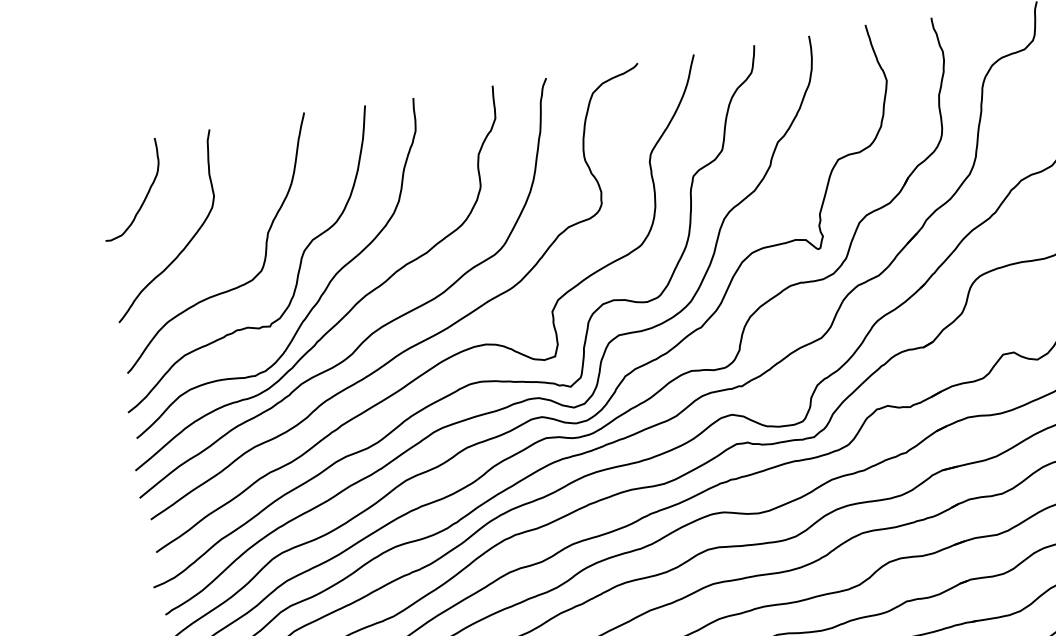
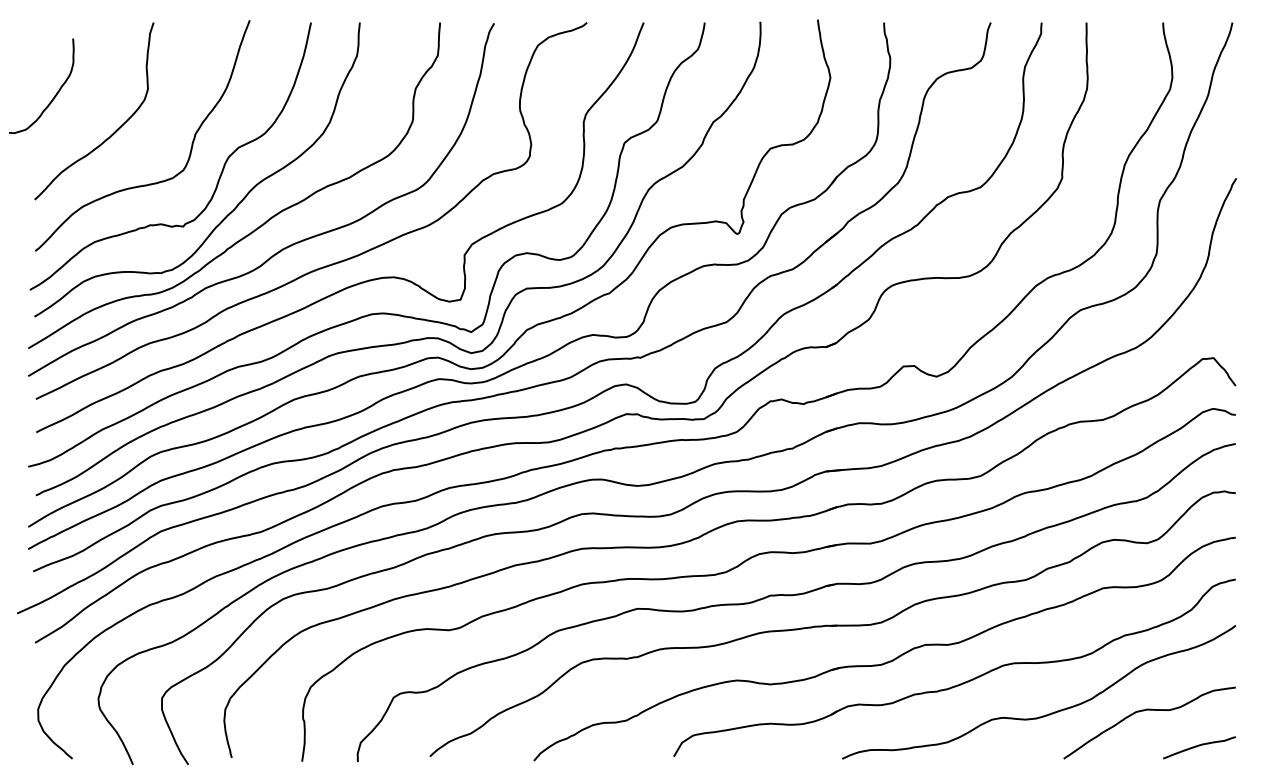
curve: (144, 197) -> (54, 95), moved

